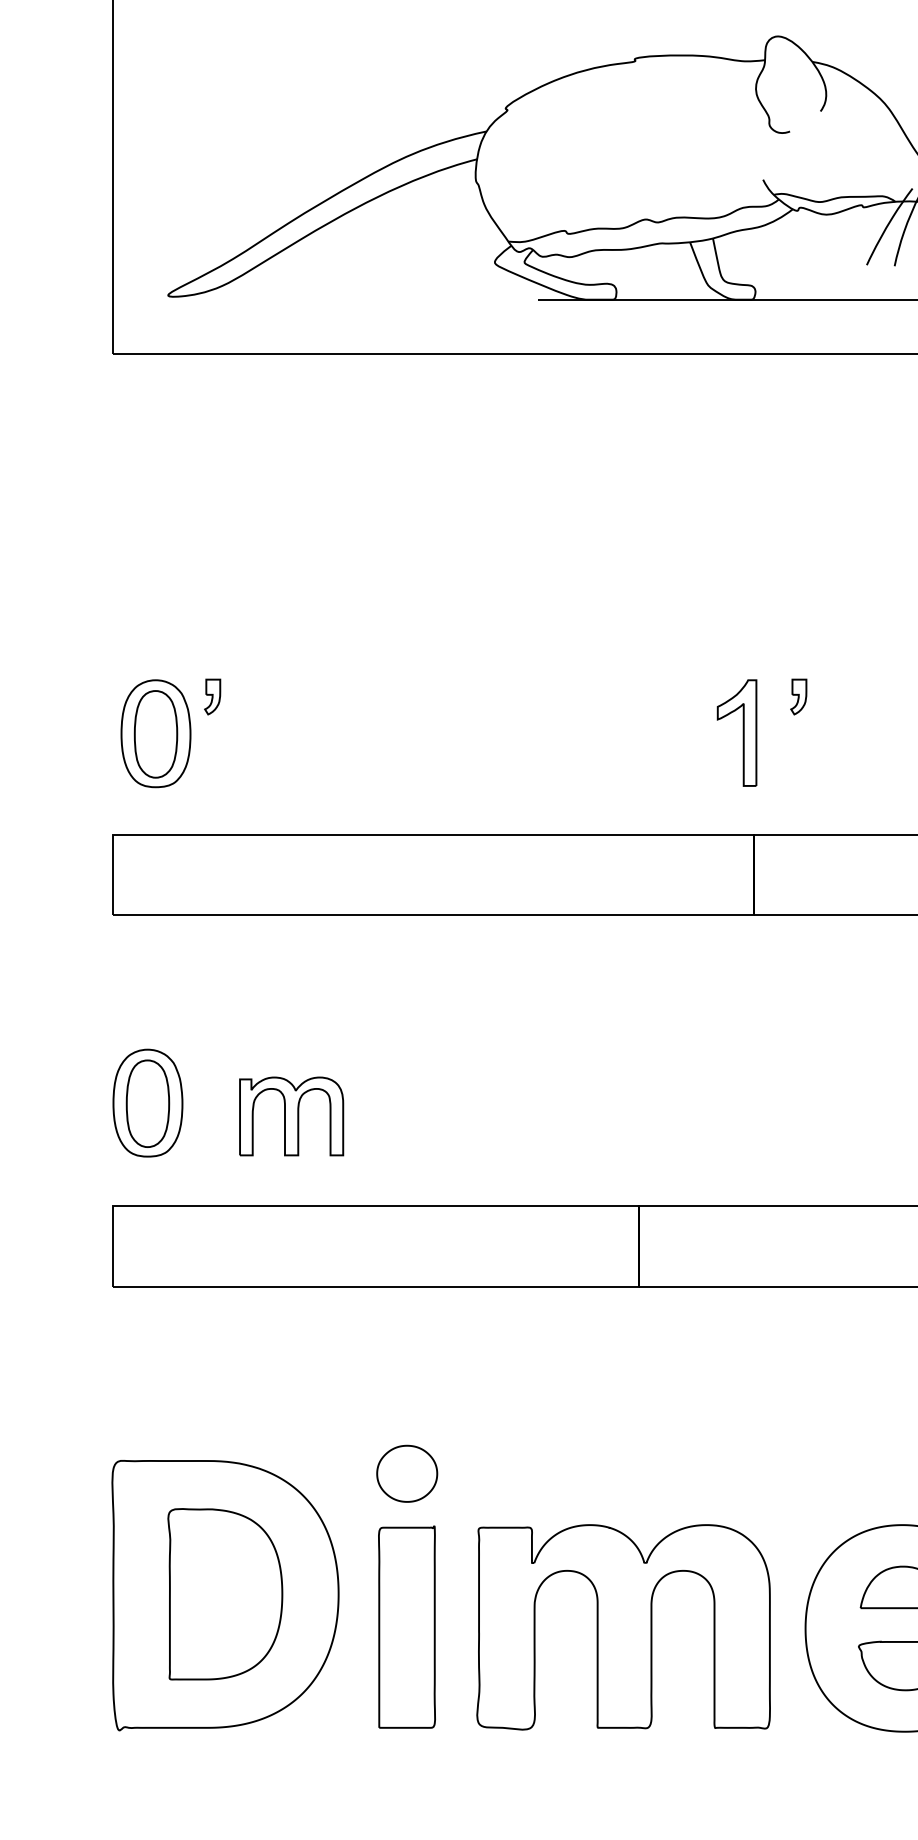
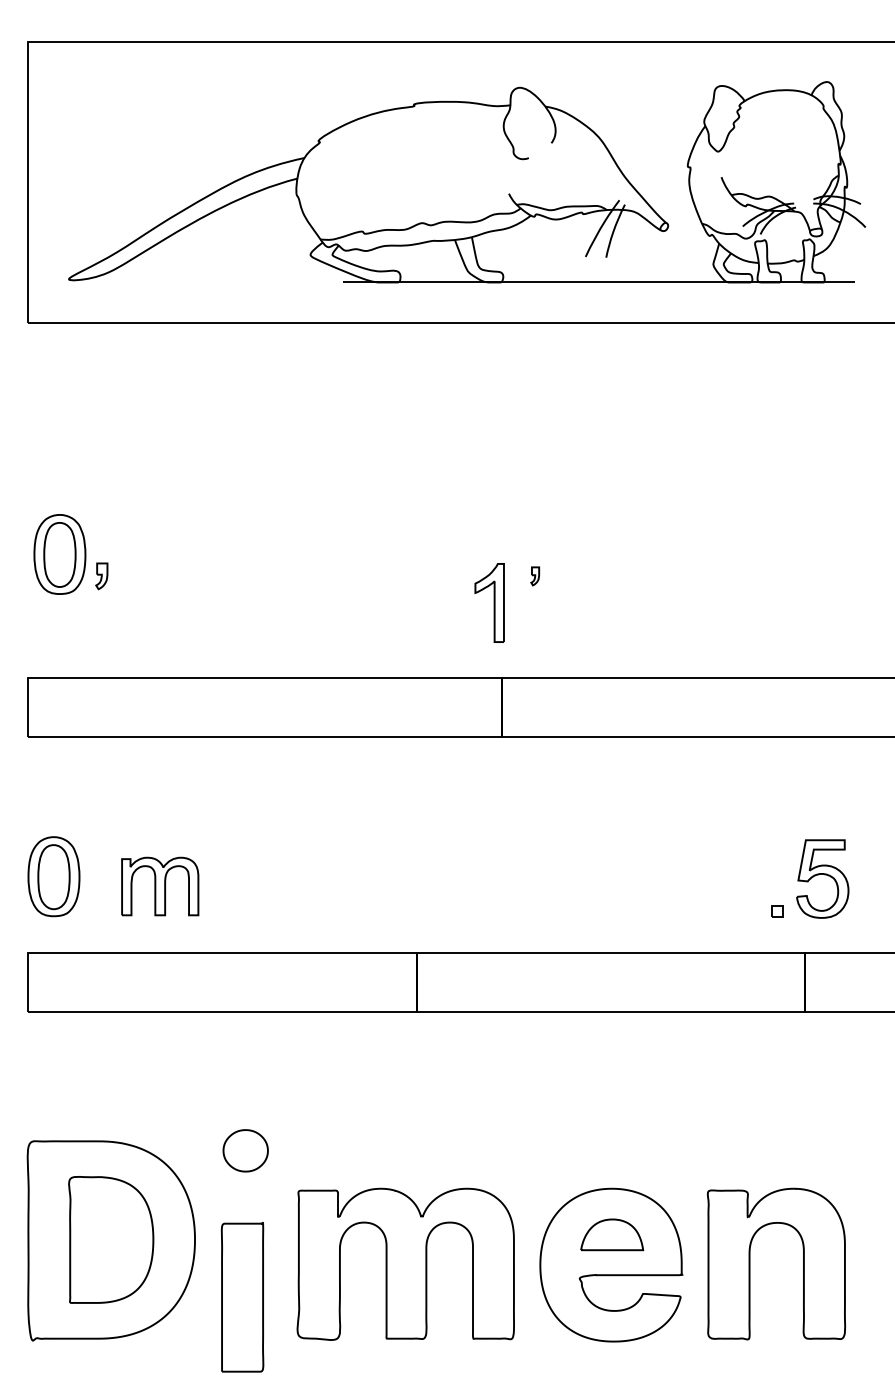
part: (797, 697) -> (534, 576), size x0.7
part: (155, 733) -> (59, 554), moved
part: (406, 1627) -> (242, 1297), moved

